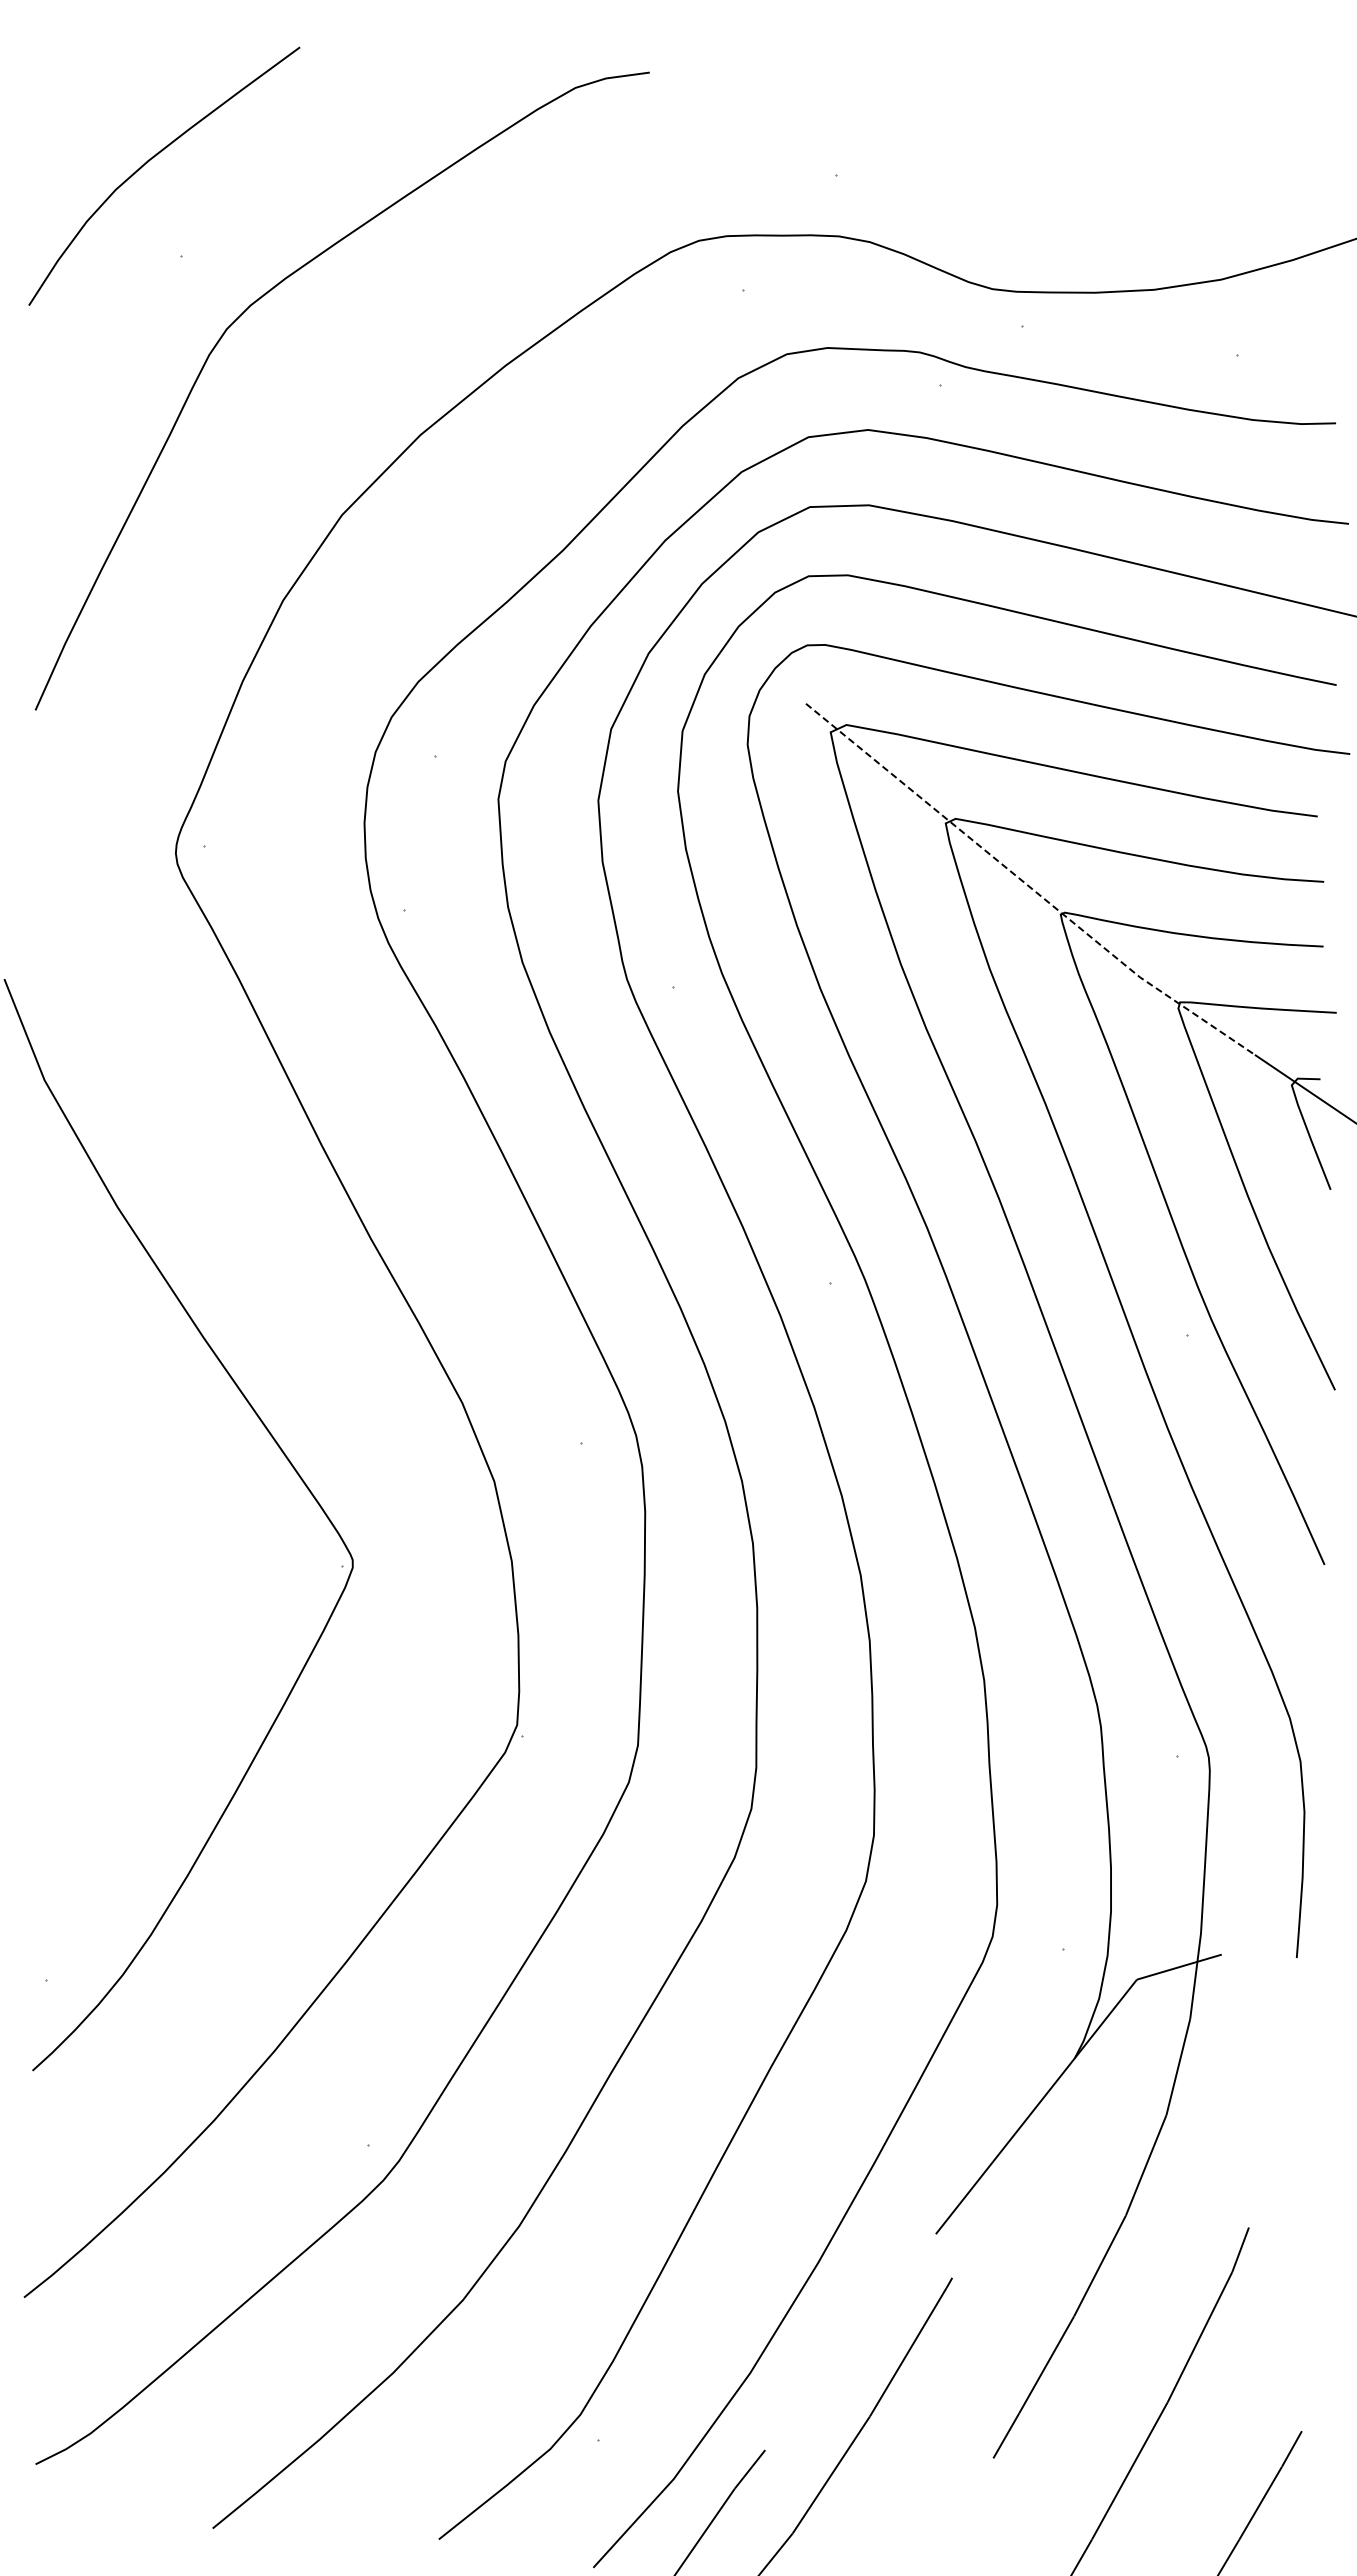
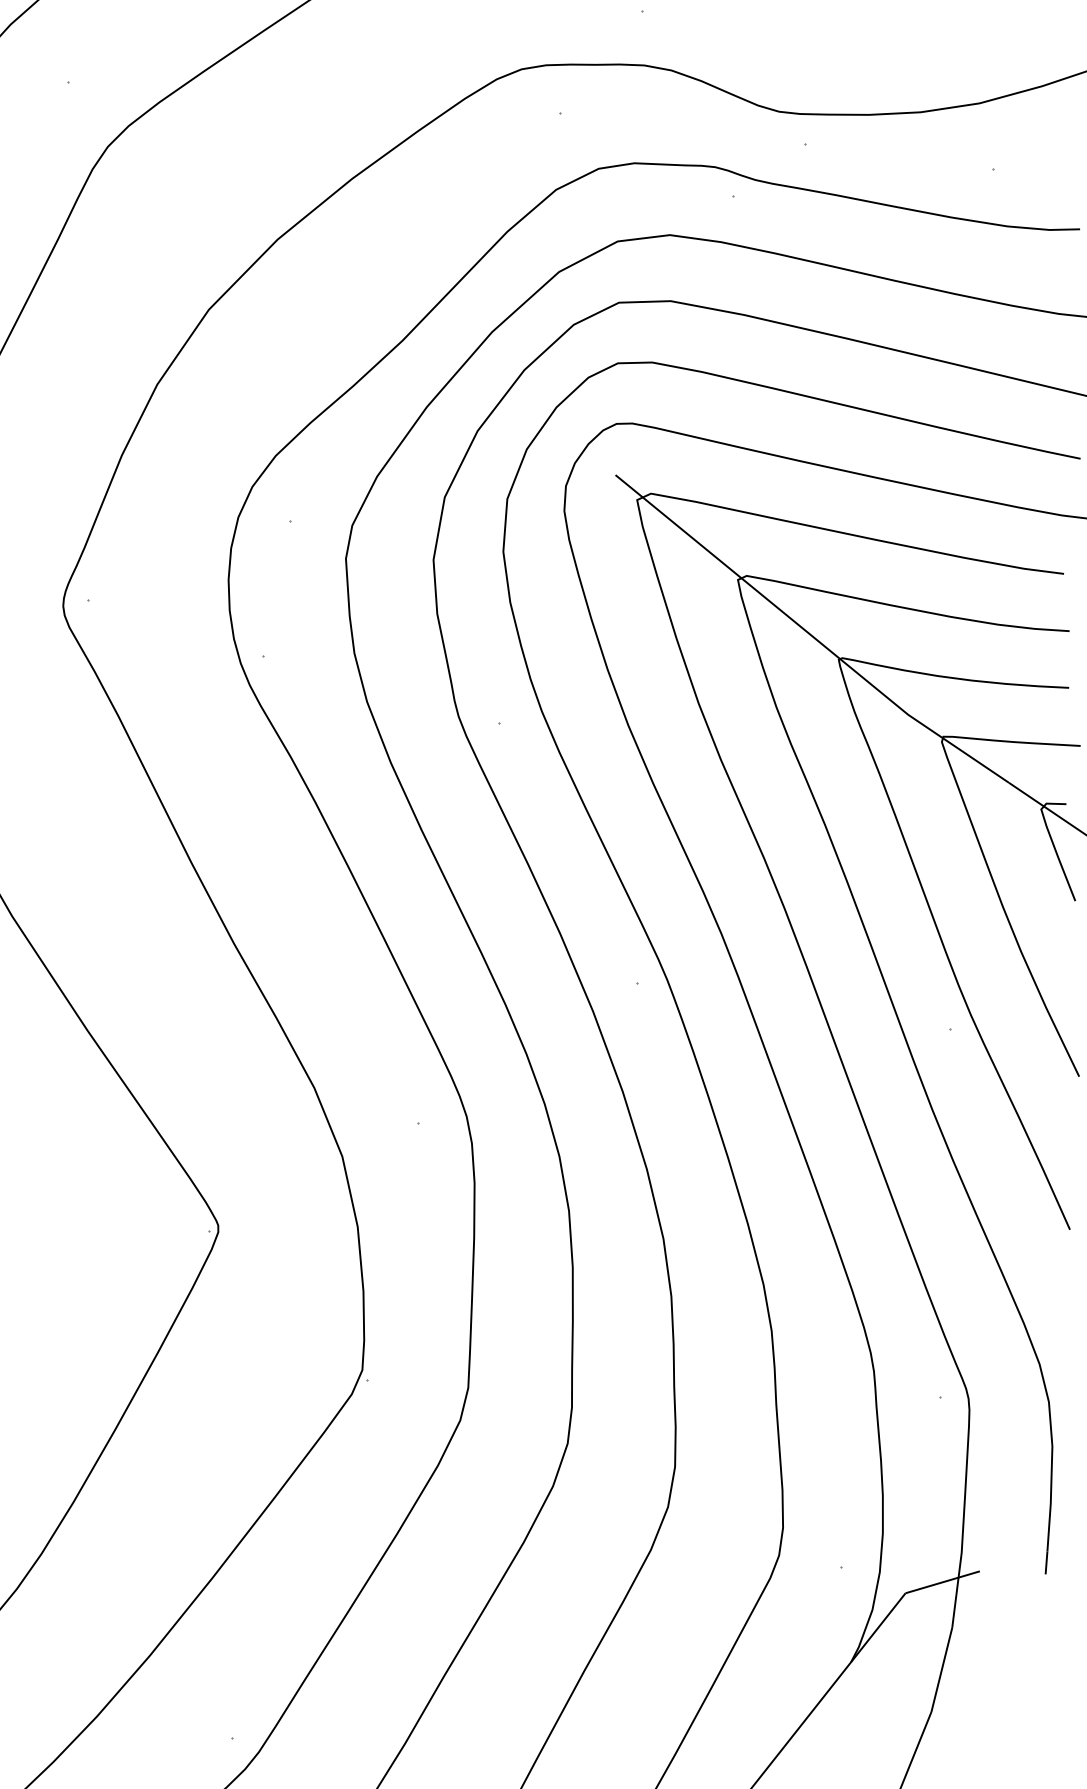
line: (1027, 884) -> (809, 633), dashed -> solid

